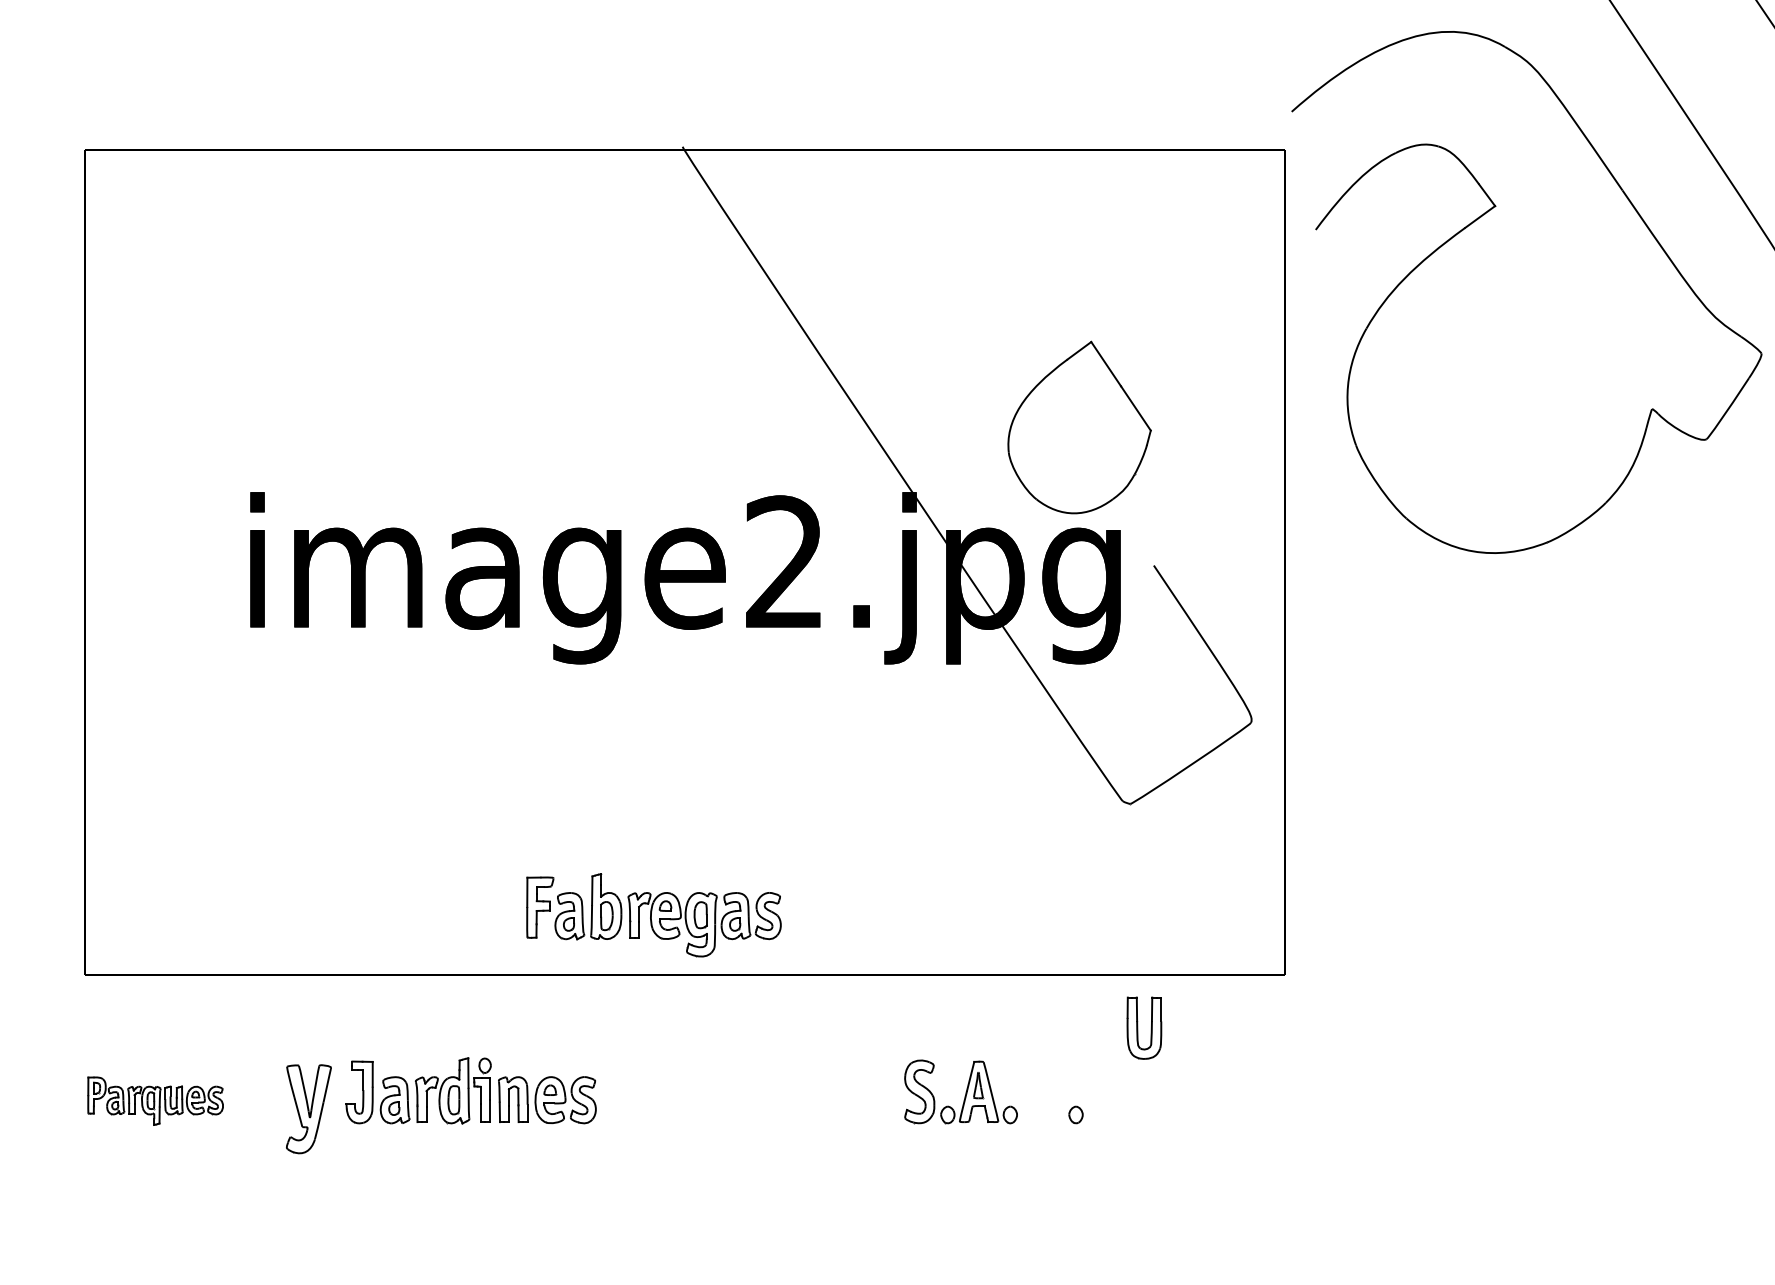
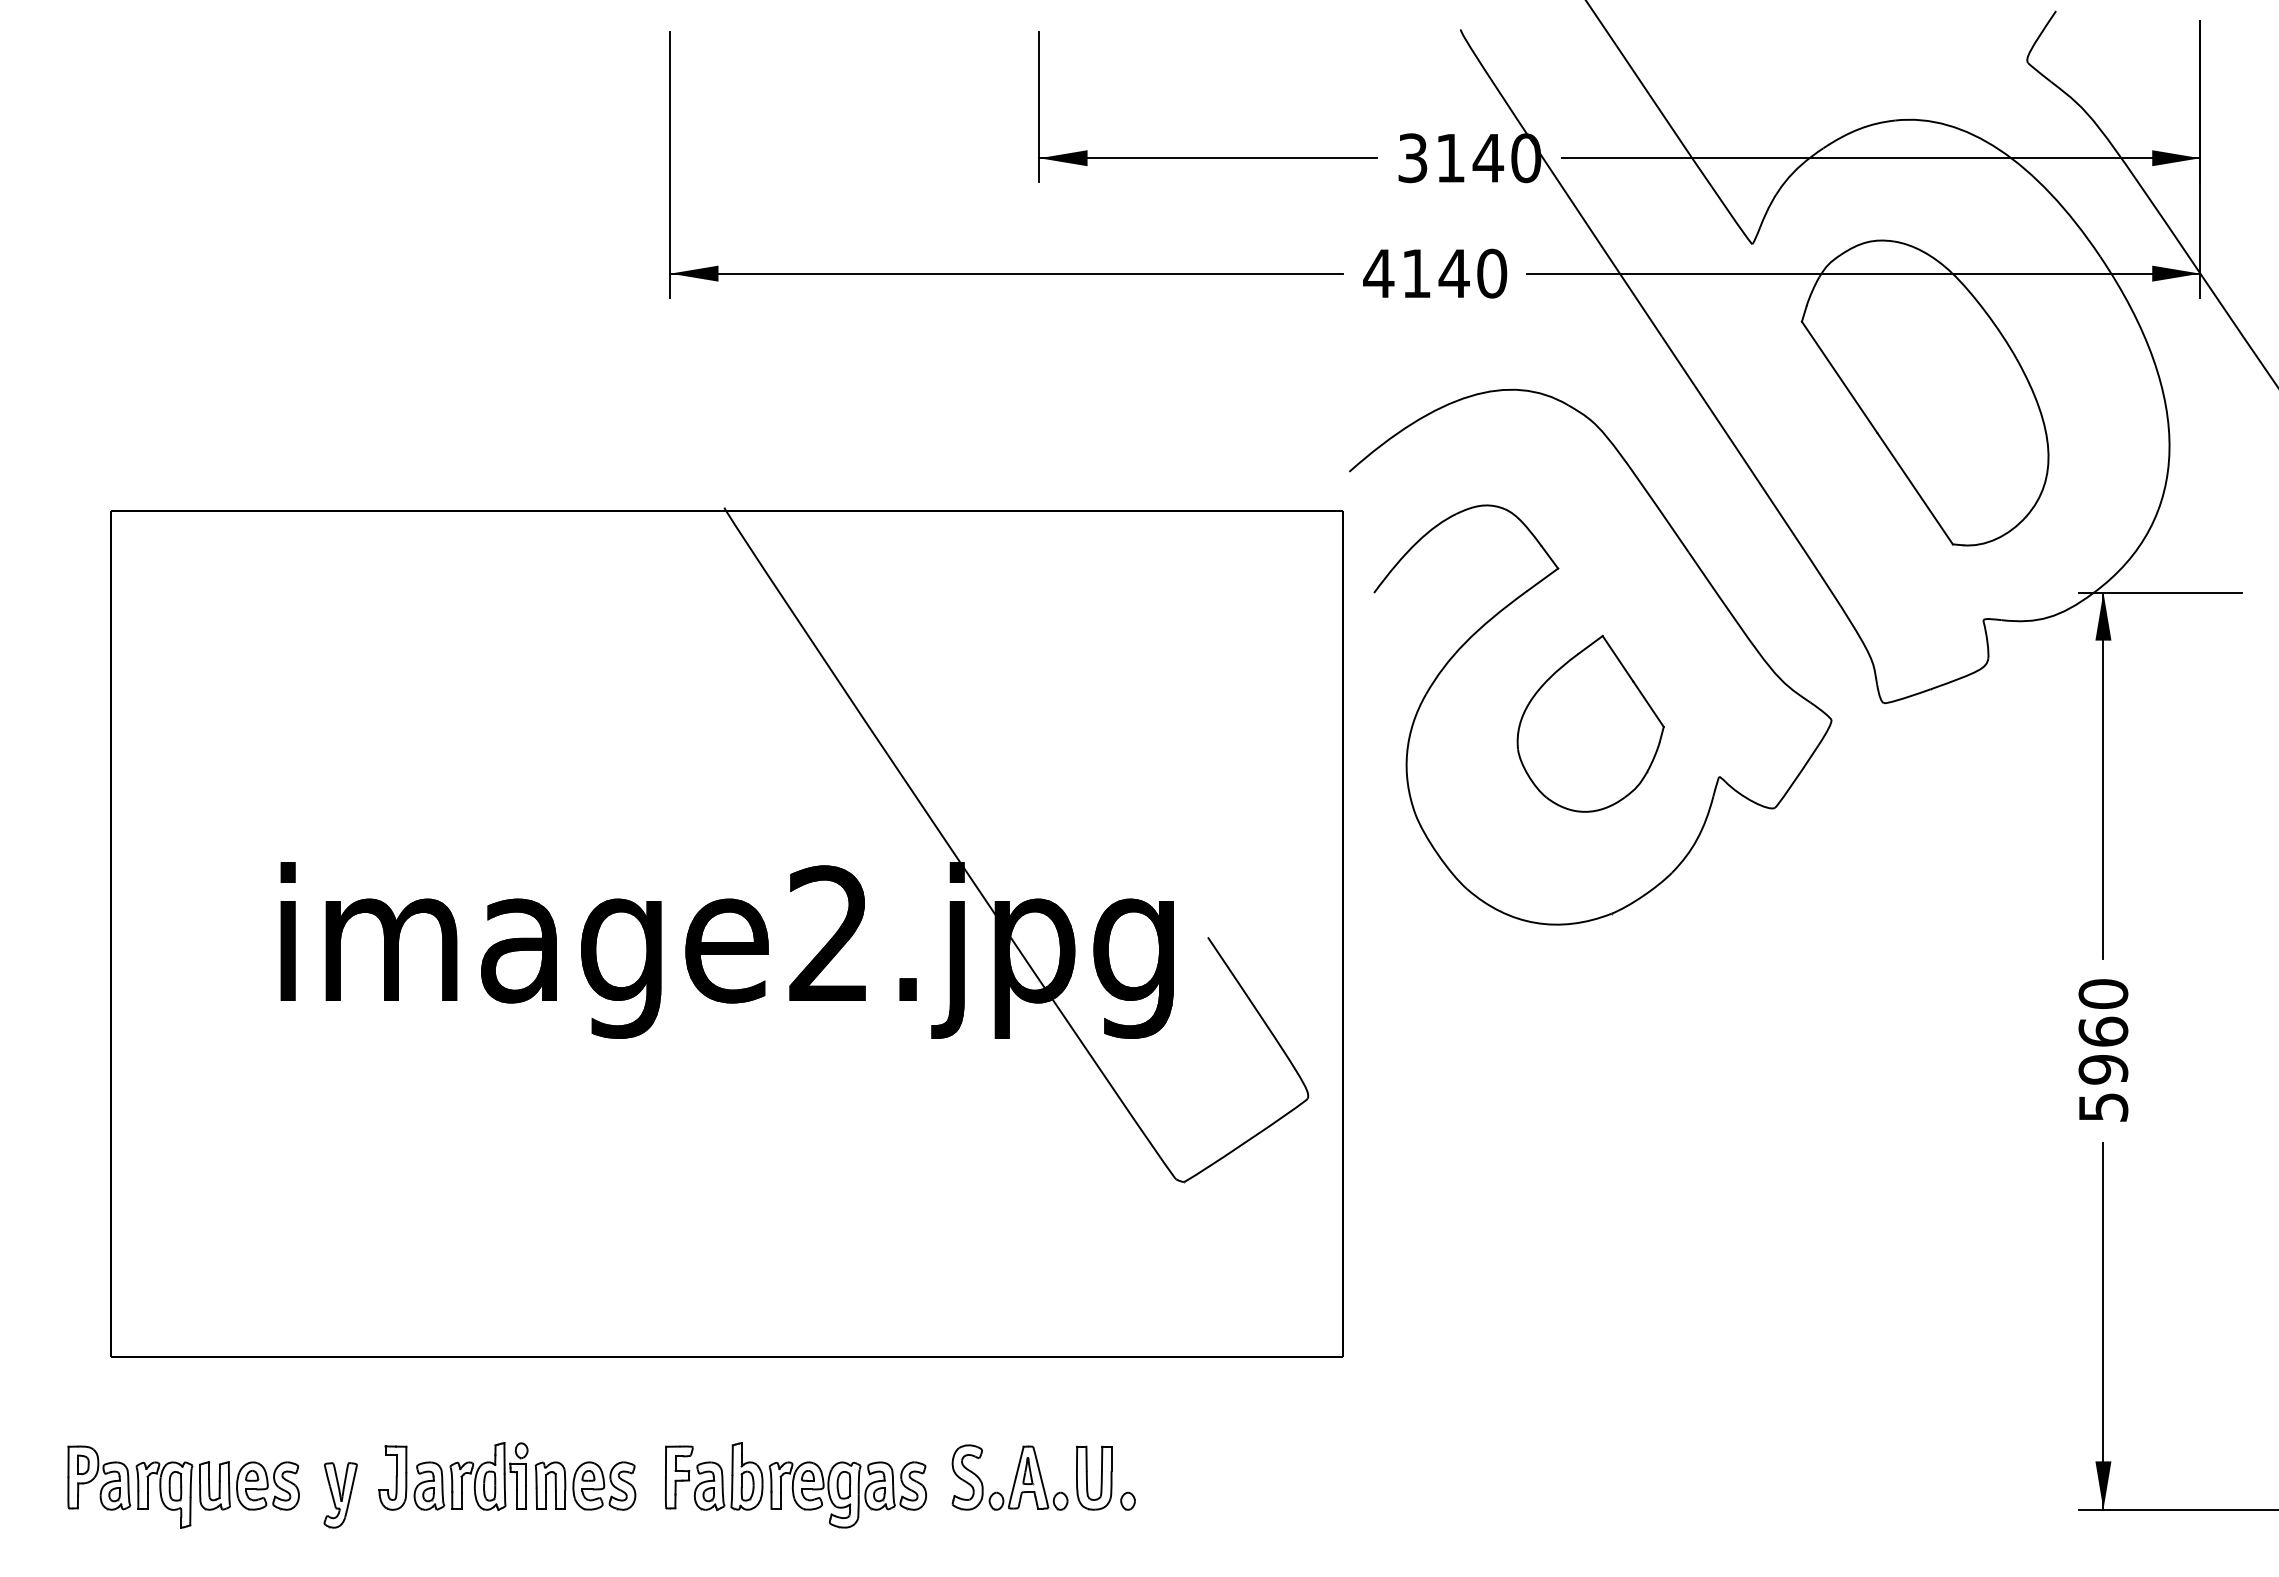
part: (1079, 427) -> (1590, 723), moved
part: (653, 915) -> (795, 1485), moved
part: (1150, 1029) -> (1100, 1479), moved
part: (155, 1100) -> (183, 1486), size x1.67
part: (308, 1109) -> (340, 1495), size x0.71

